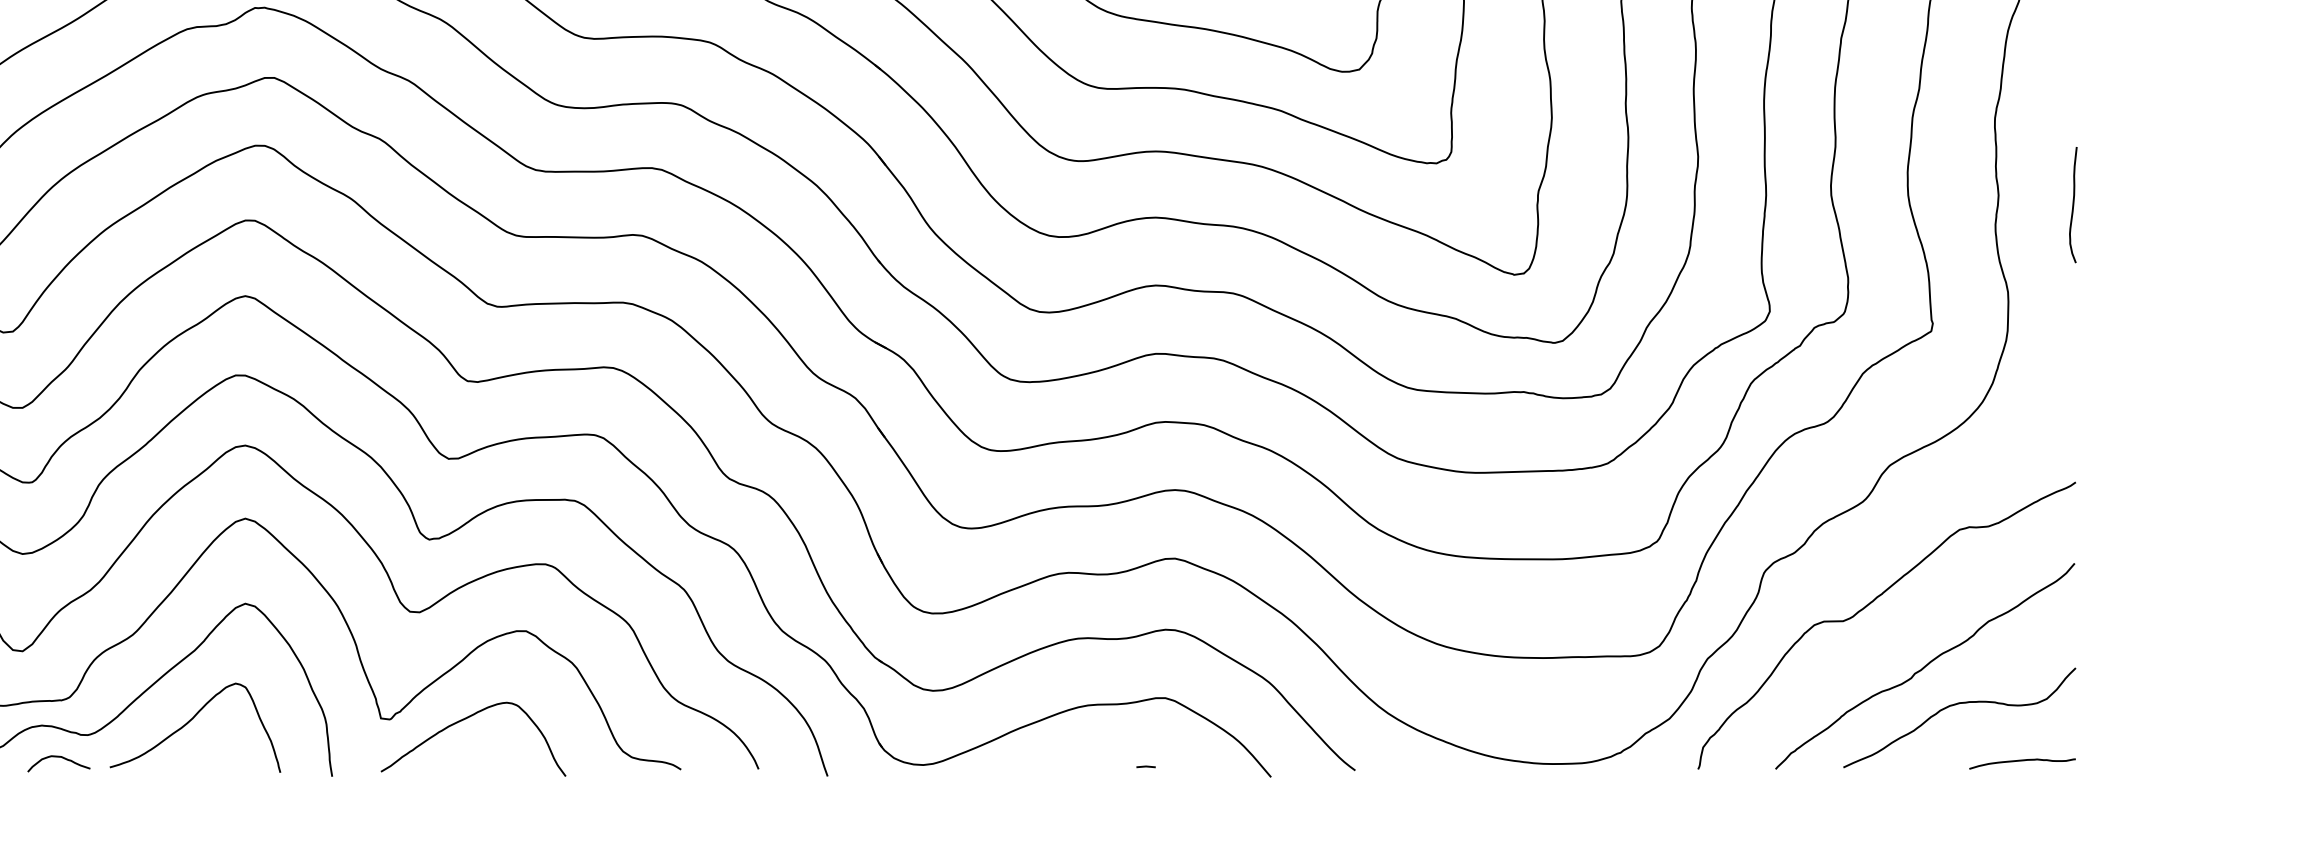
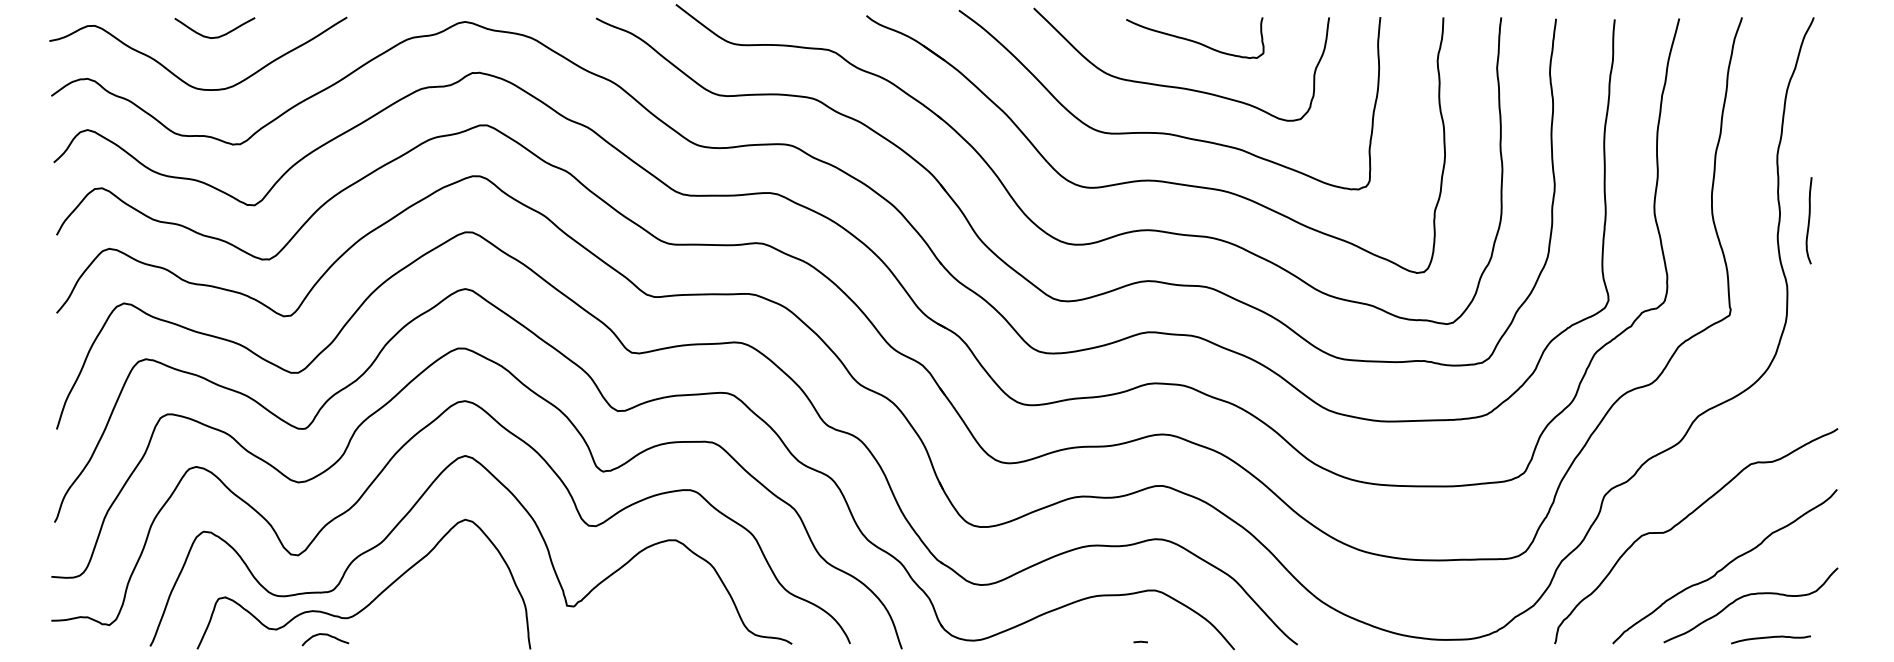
curve: (2072, 204) -> (1808, 220), moved
curve: (464, 720) -> (629, 607), removed
curve: (190, 722) -> (424, 608), removed
curve: (2021, 762) -> (1770, 638), moved

